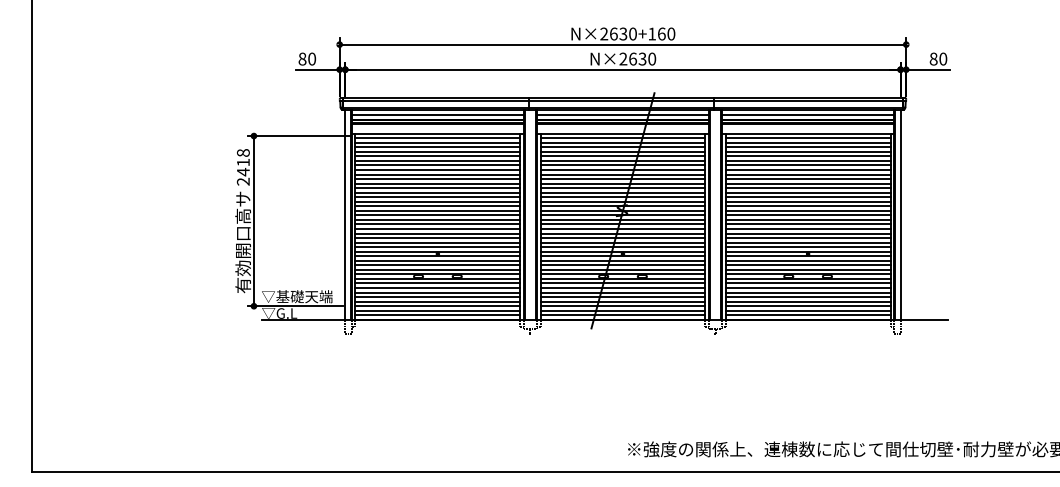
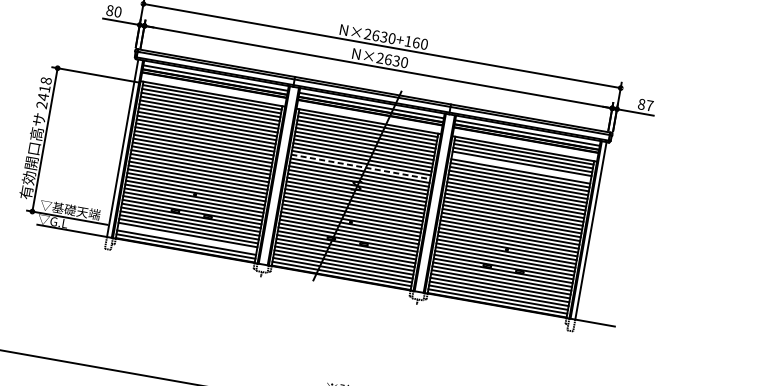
text: (943, 58) -> (650, 105), 80 -> 87
line: (807, 156) -> (520, 167), removed
line: (623, 188) -> (361, 167), solid -> dashed
line: (437, 306) -> (186, 239), removed

